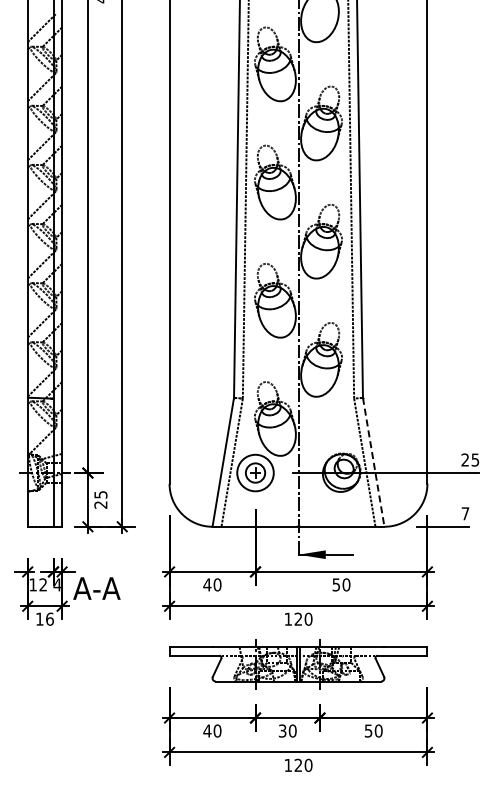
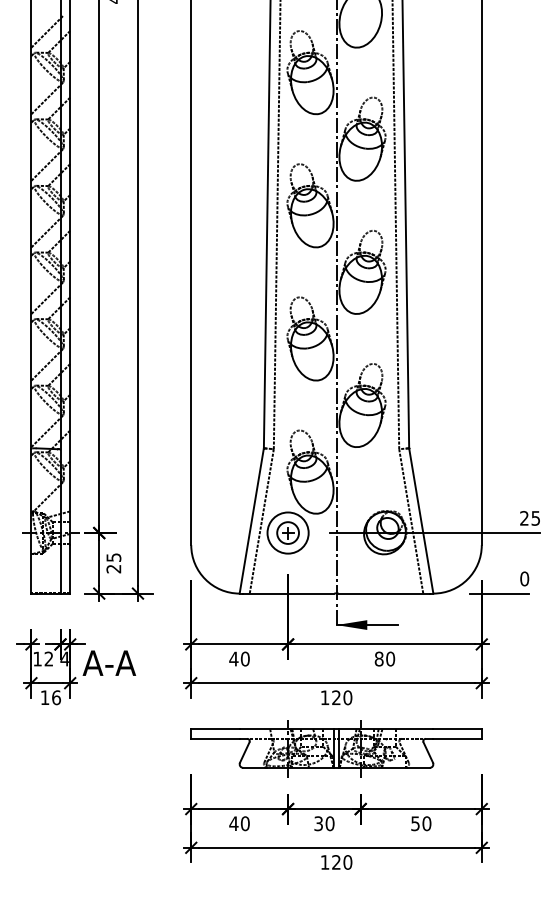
line: (373, 462) -> (421, 521), dashed -> solid
text: (465, 513) -> (524, 578), 7 -> 0
text: (336, 584) -> (379, 658), 50 -> 80

